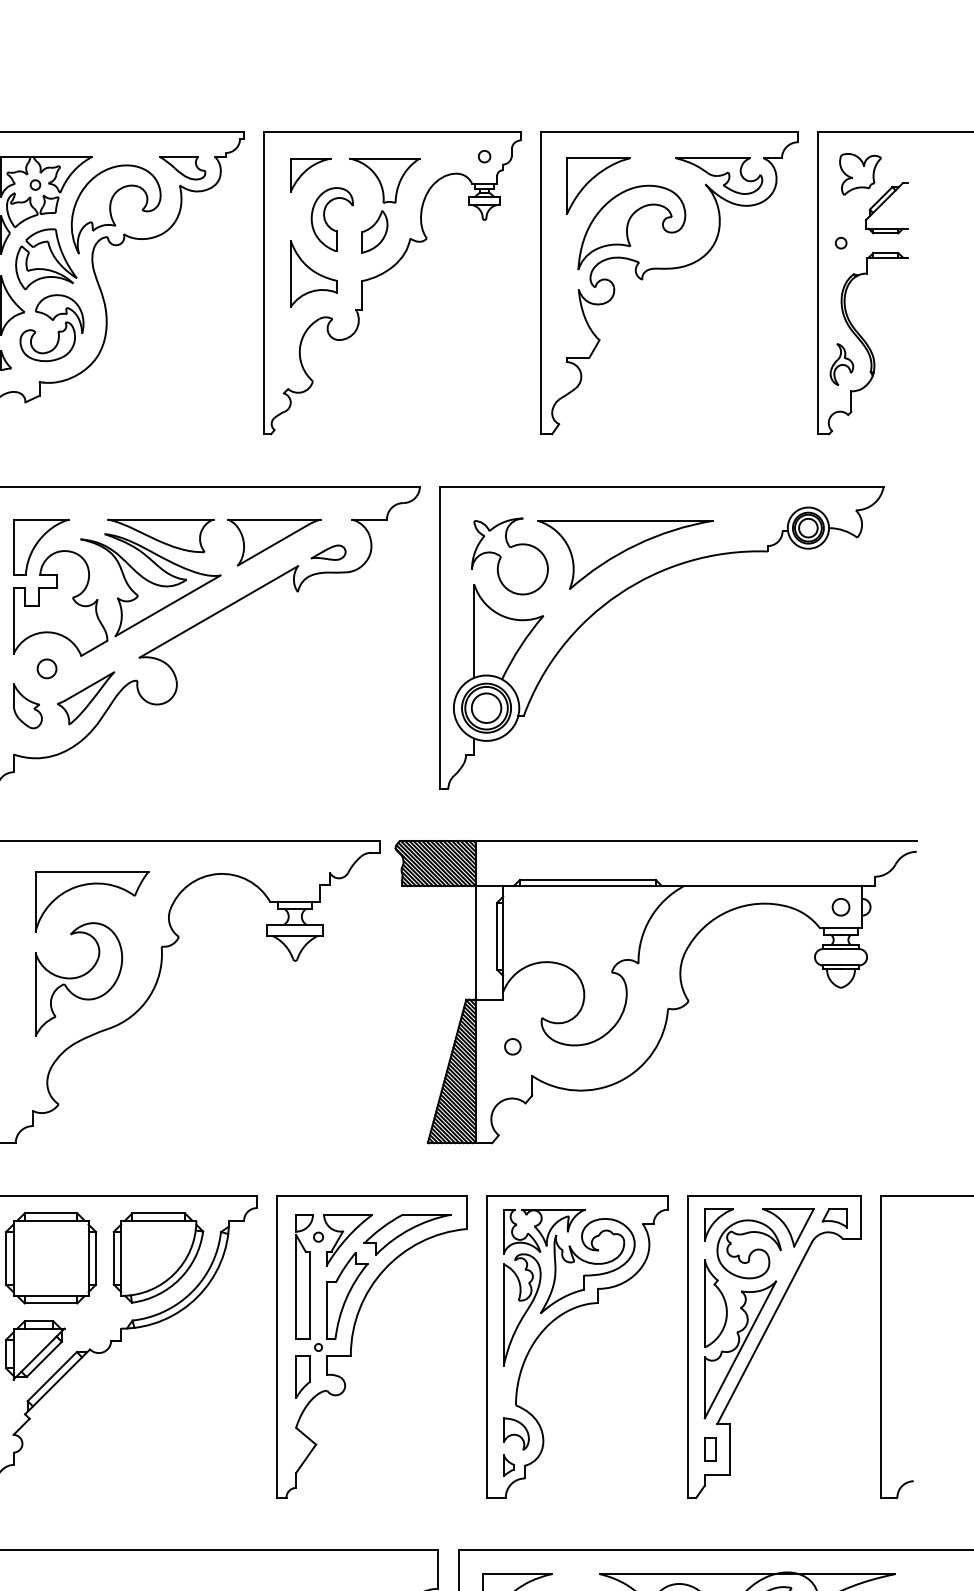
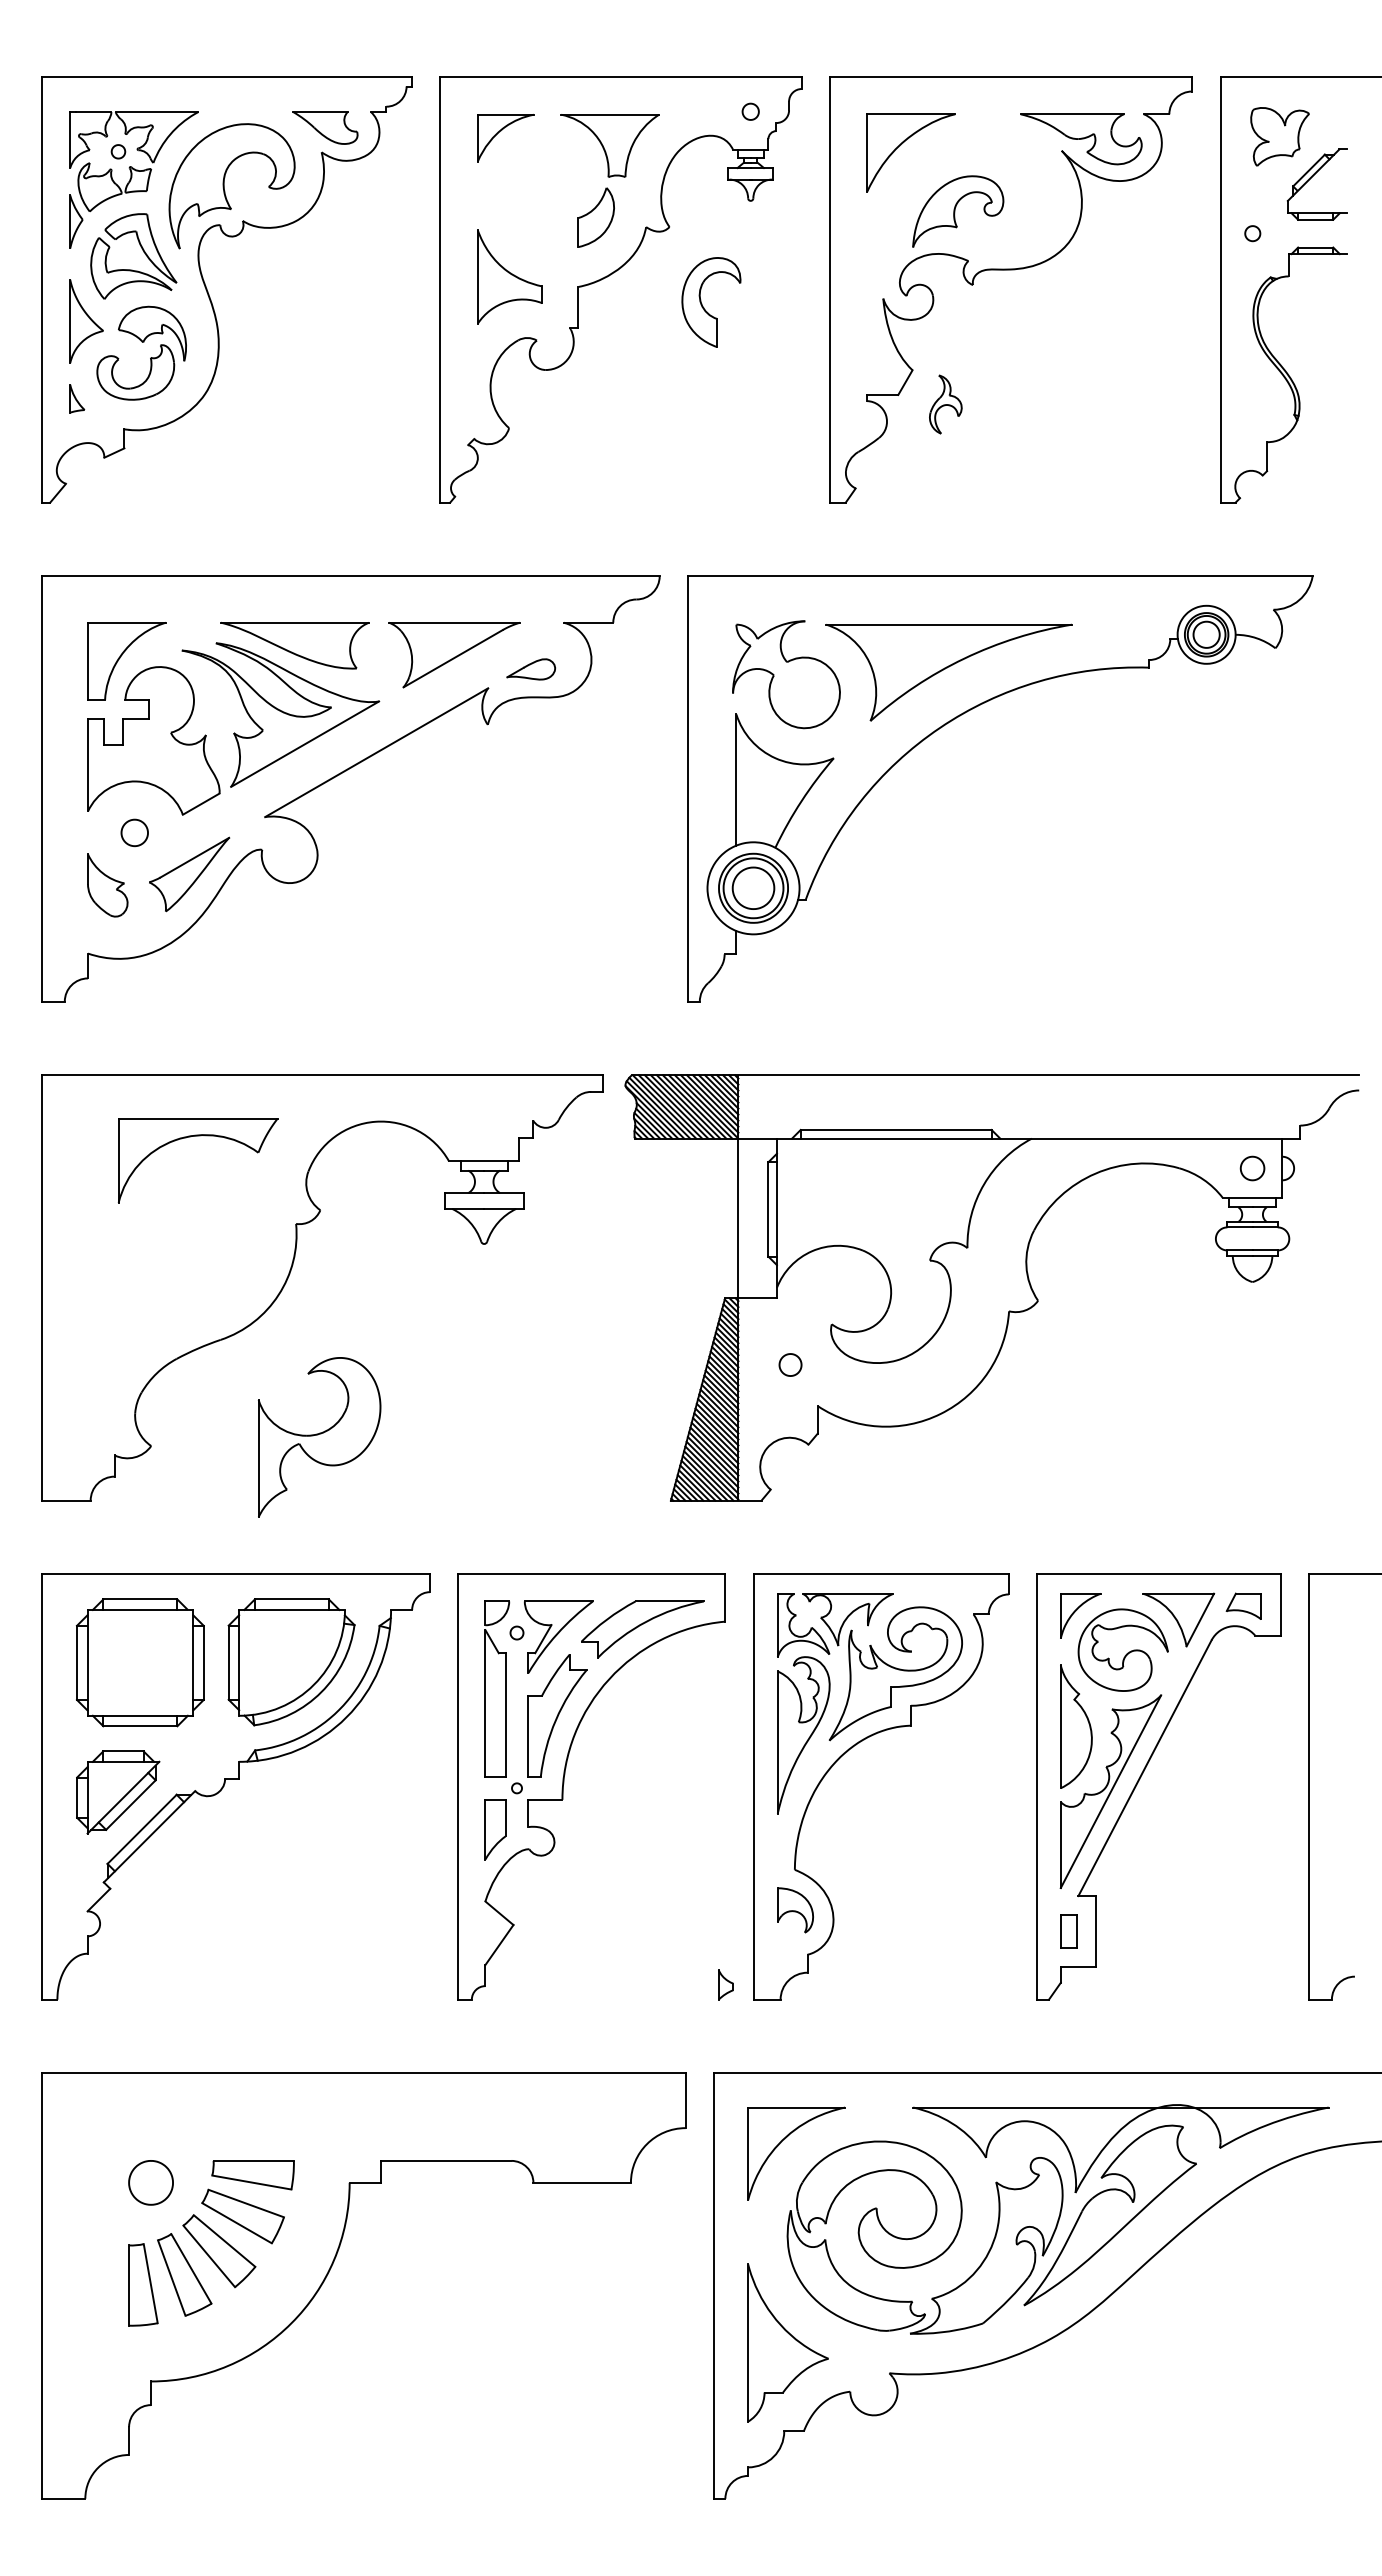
part: (327, 223) -> (704, 307), moved
part: (632, 227) -> (958, 211), size x0.6
part: (841, 364) -> (945, 404), moved
part: (78, 979) -> (319, 1437), moved
part: (508, 1465) -> (725, 1984), moved

